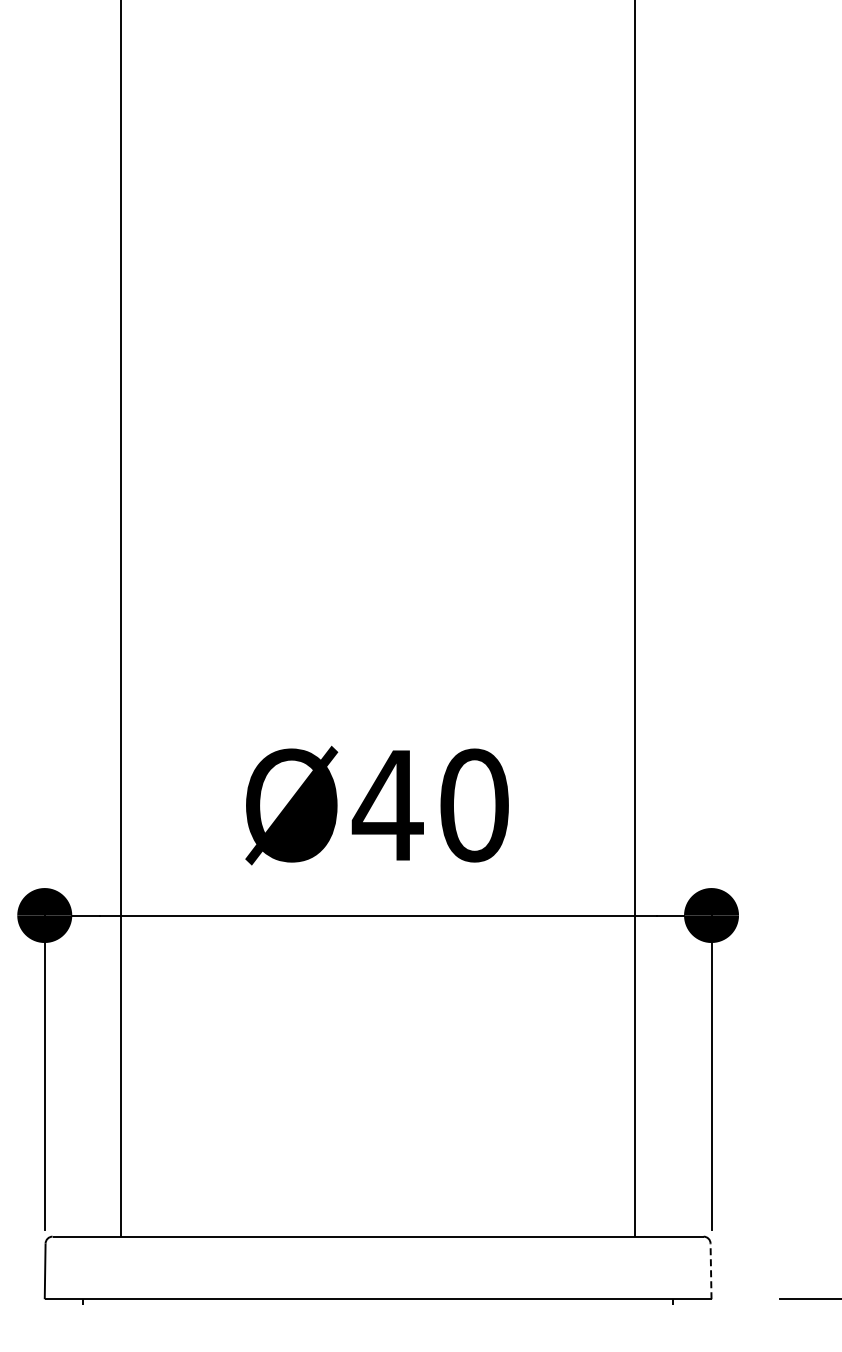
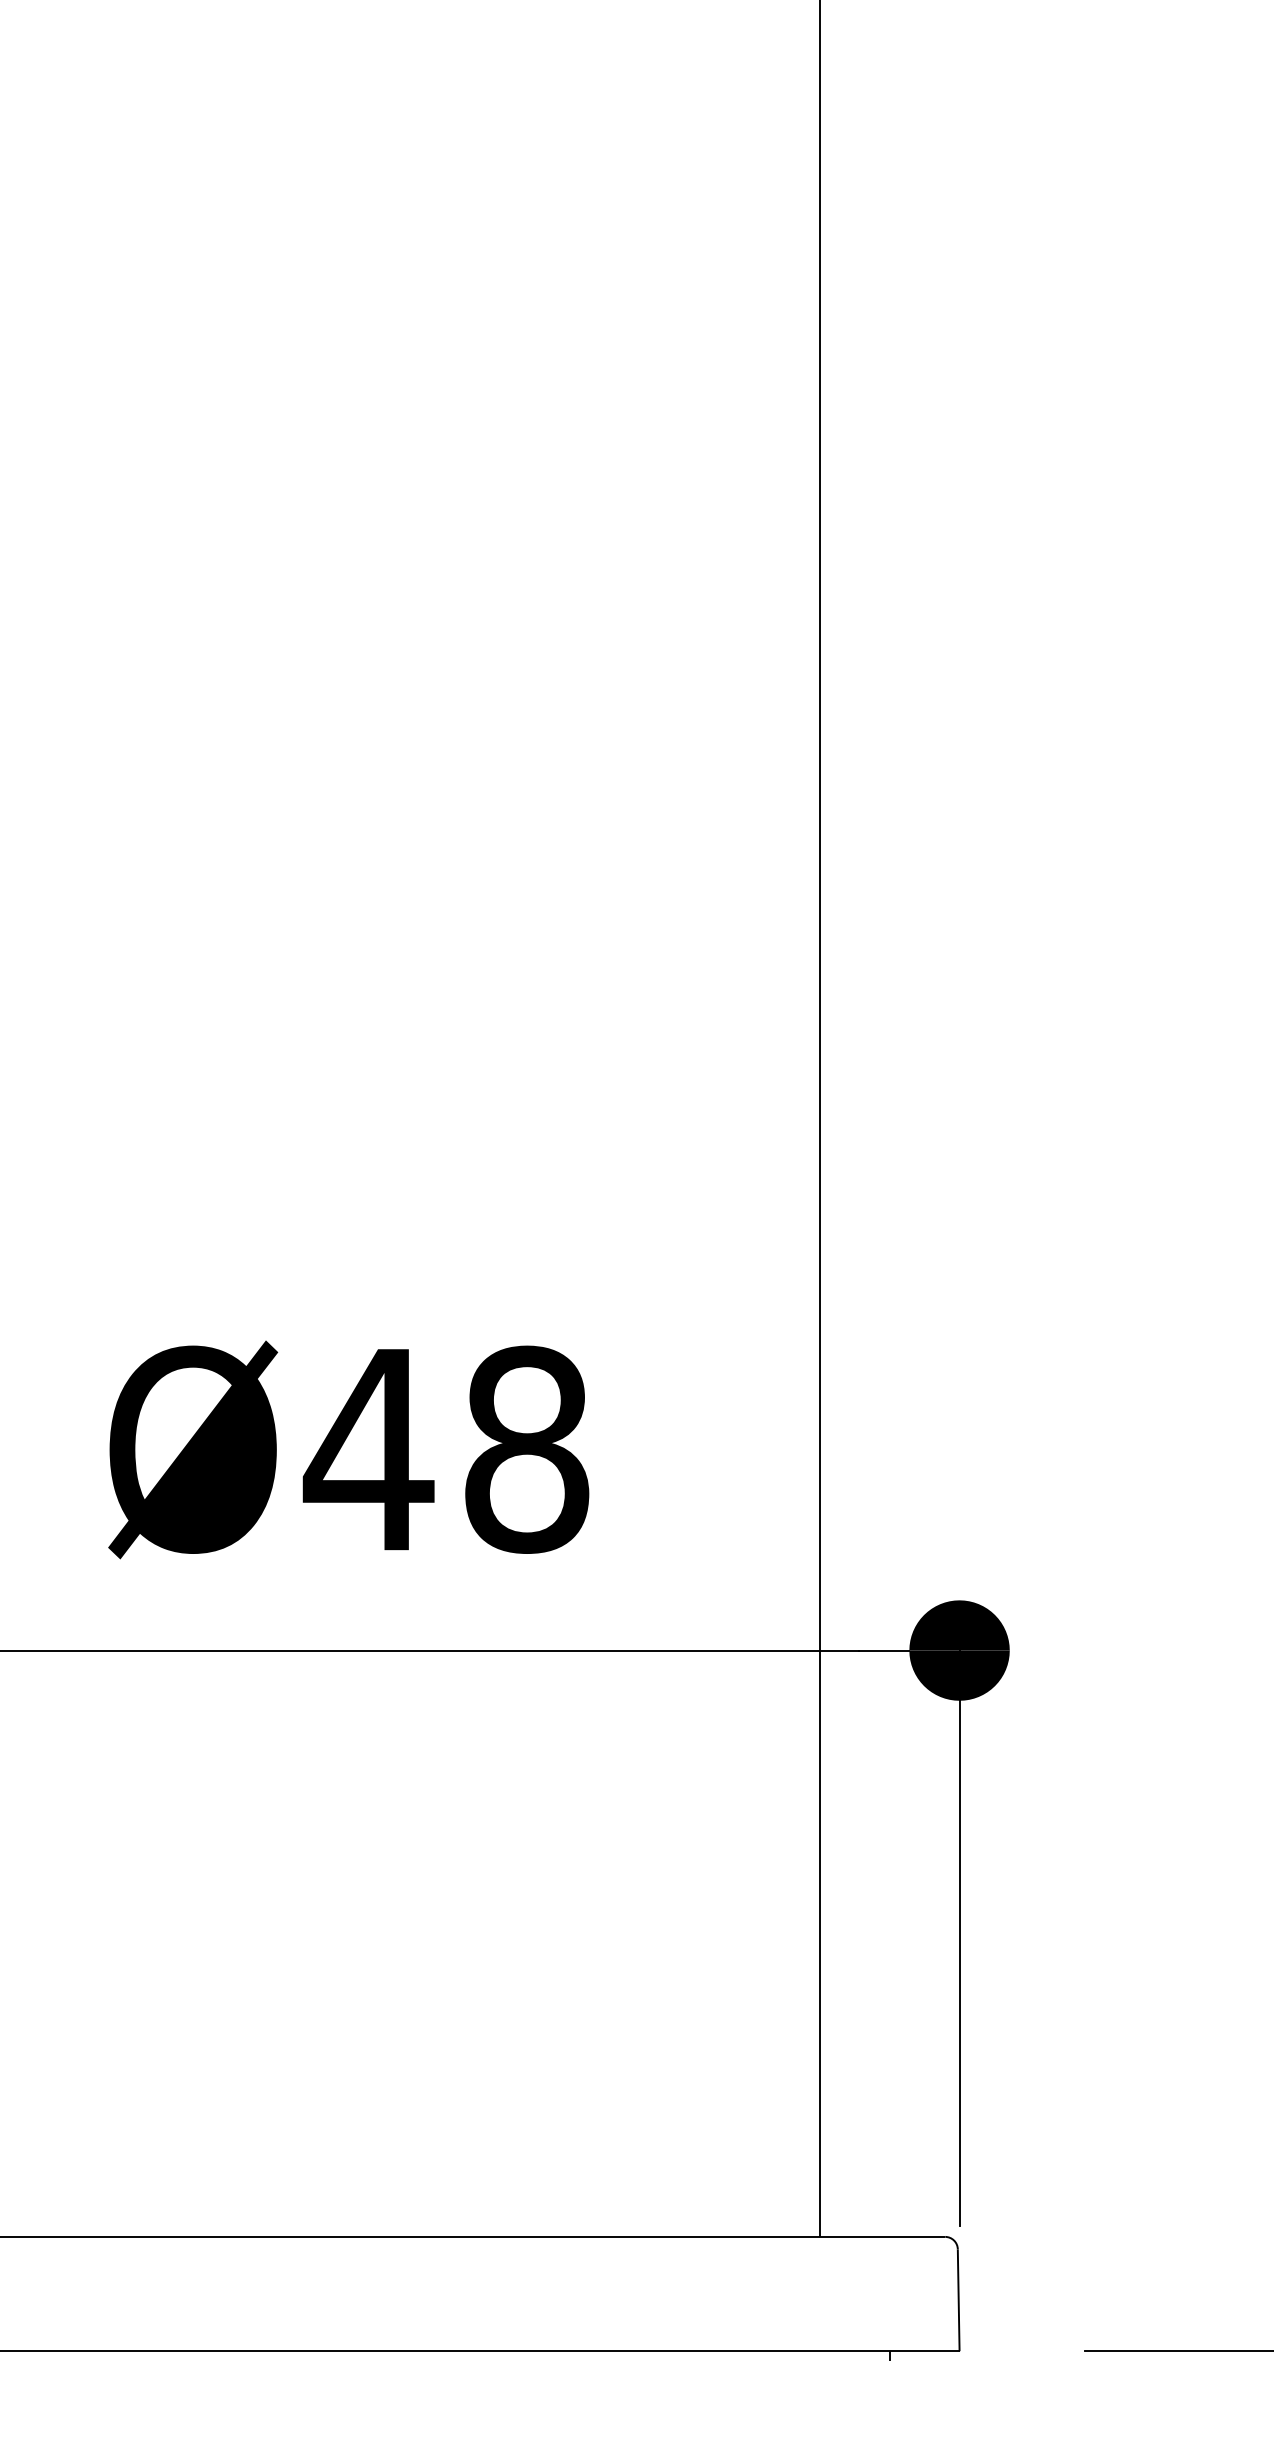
text: (474, 805) -> (526, 1449), Ø40 -> Ø48
line: (711, 1271) -> (959, 2300), dashed -> solid

